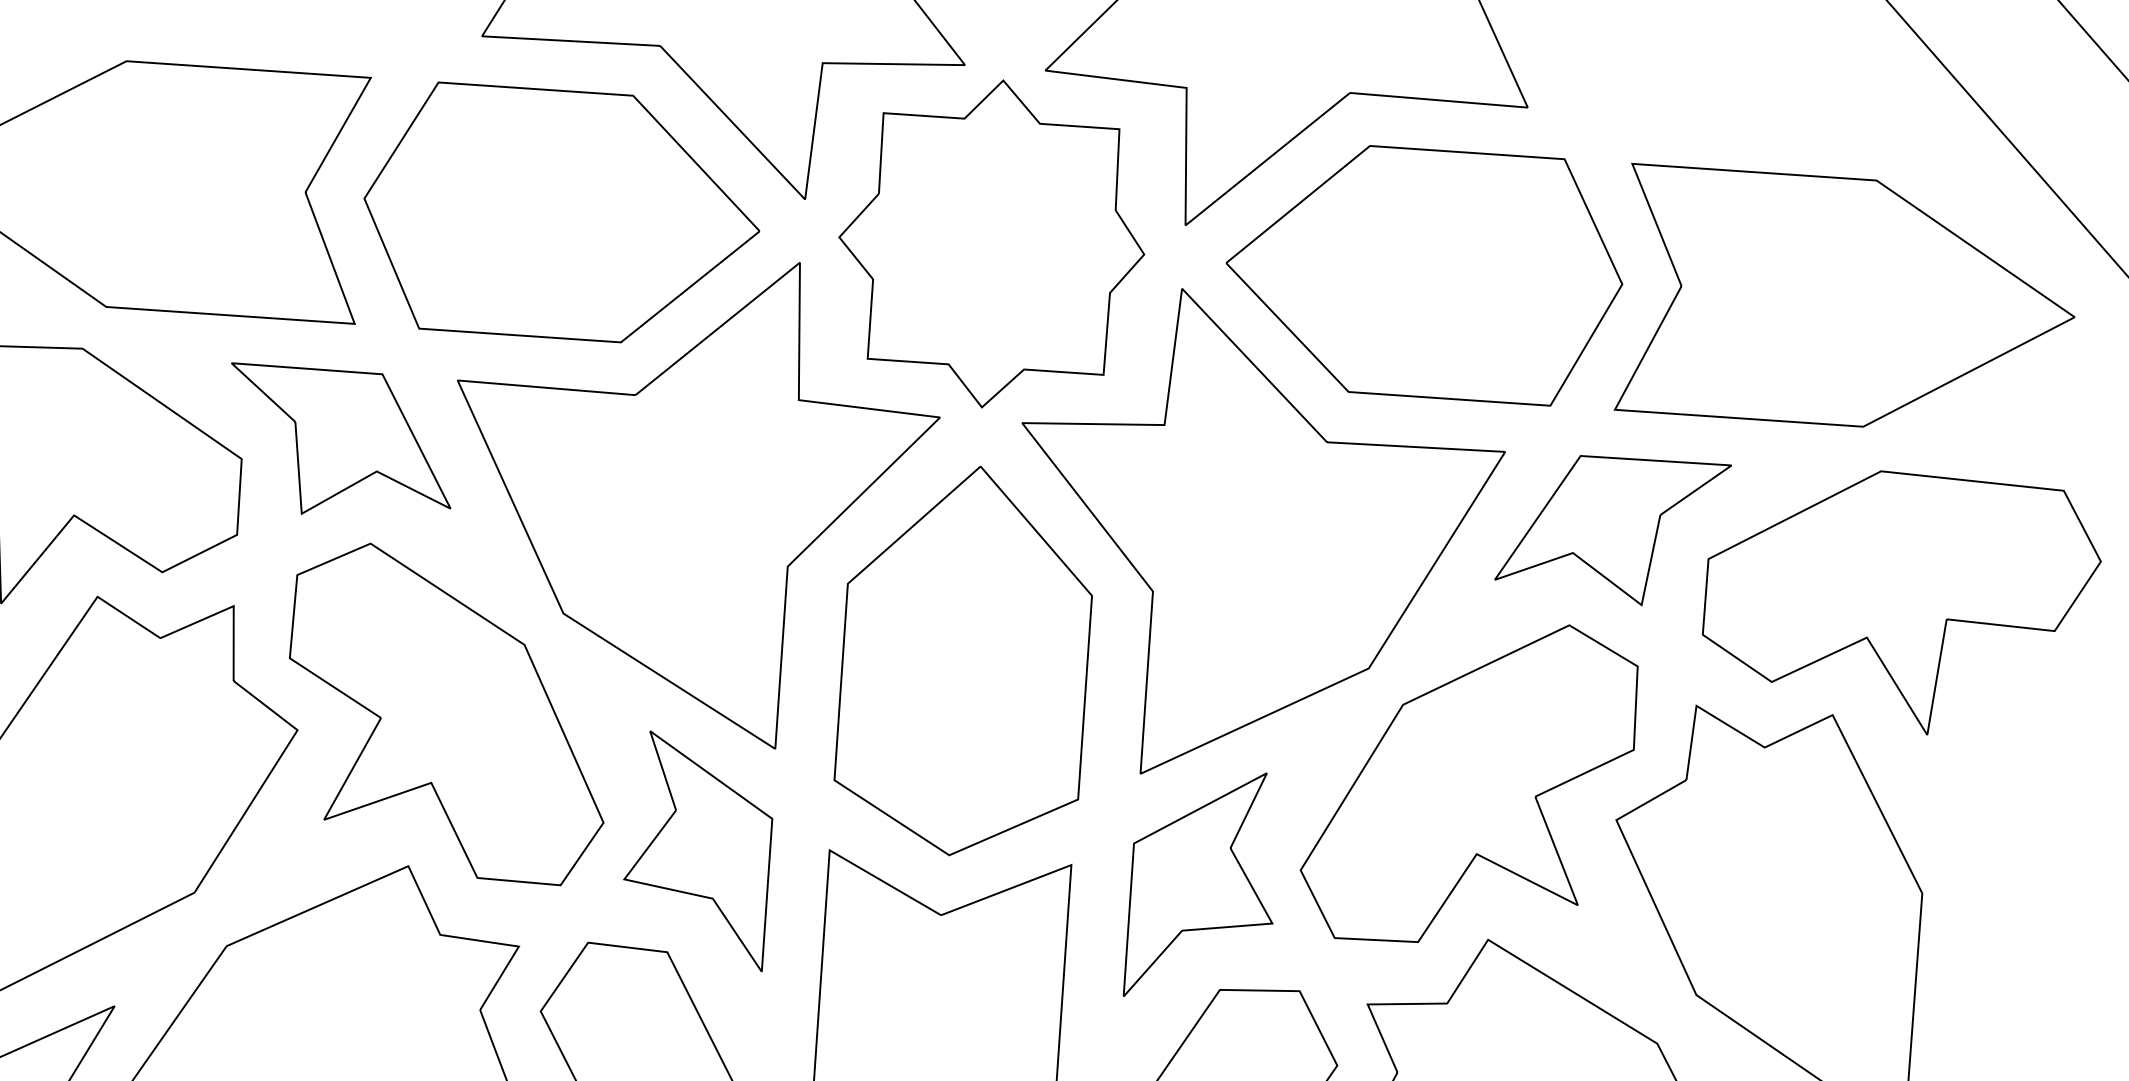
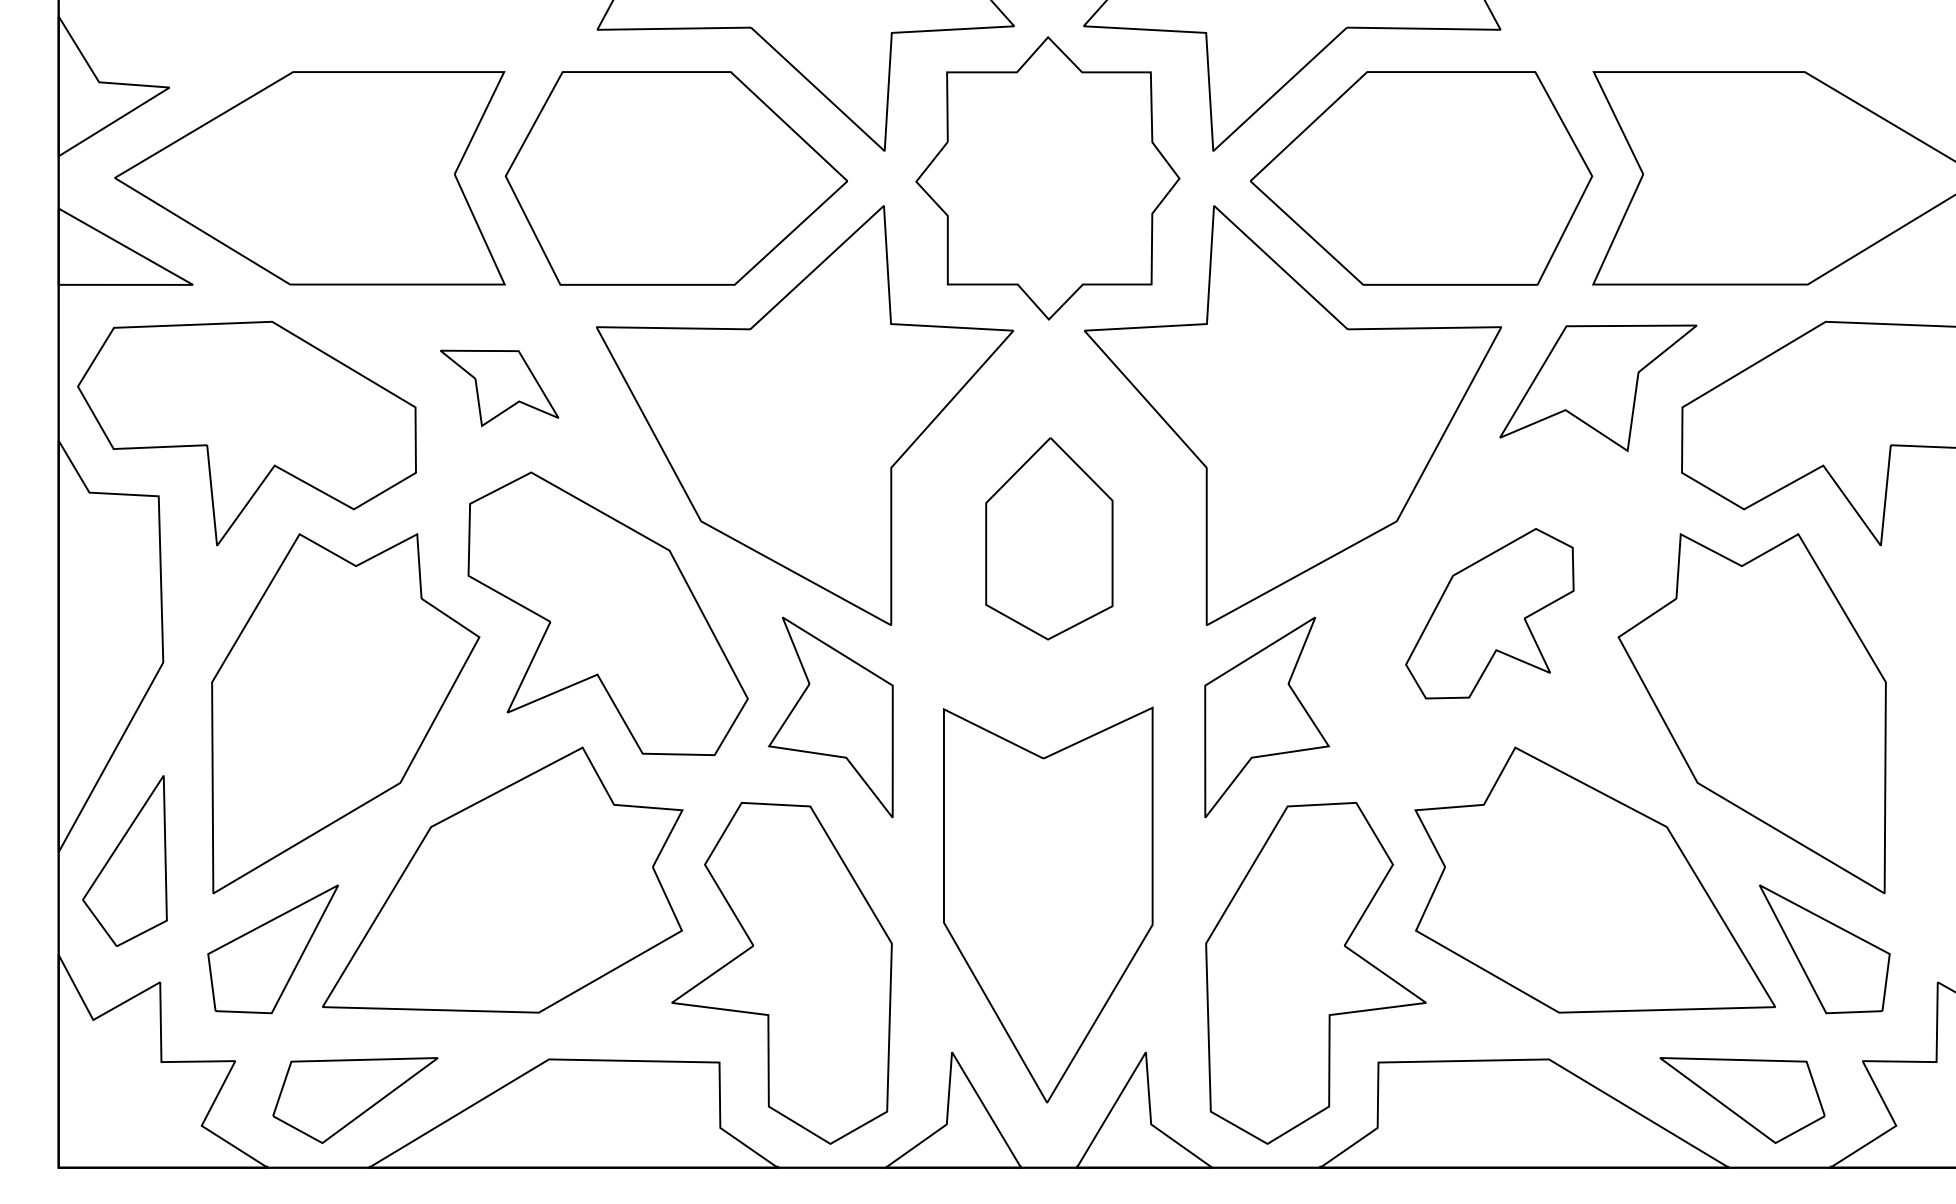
part: (340, 443) -> (499, 388), size x0.6
part: (965, 660) -> (1049, 538), size x0.6
part: (1468, 782) -> (1489, 613), size x0.6

